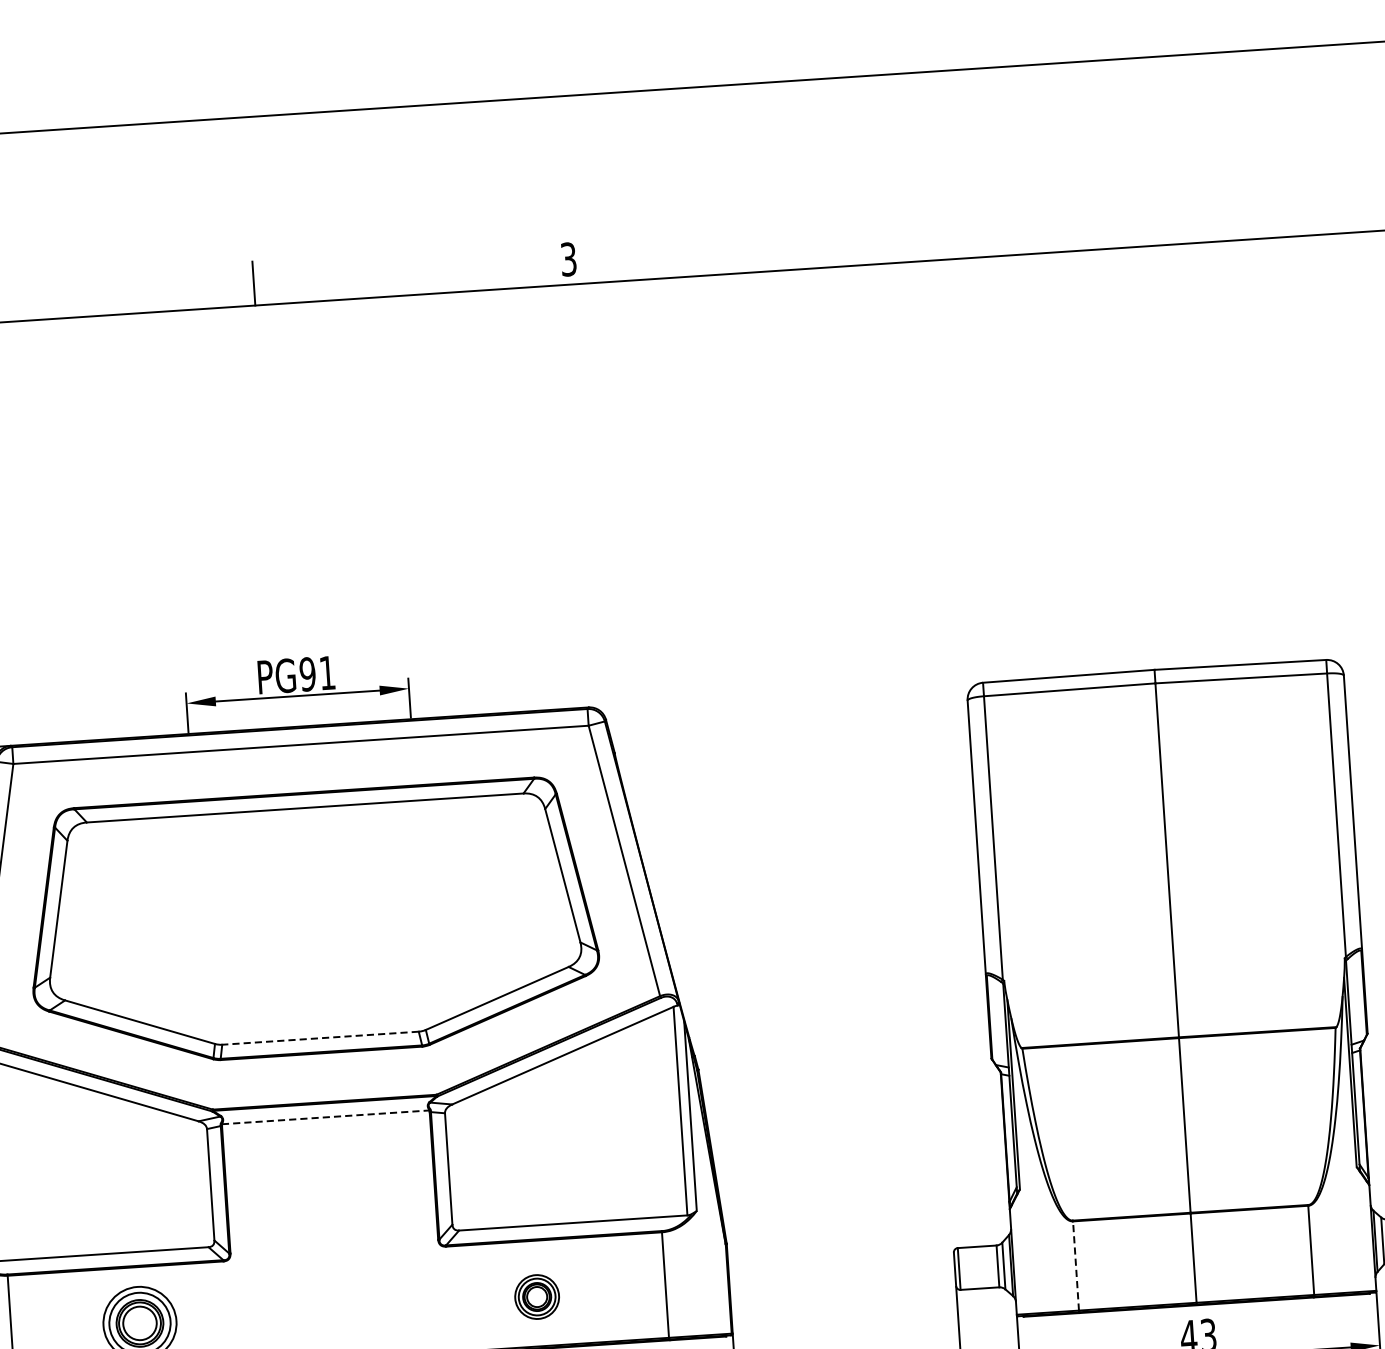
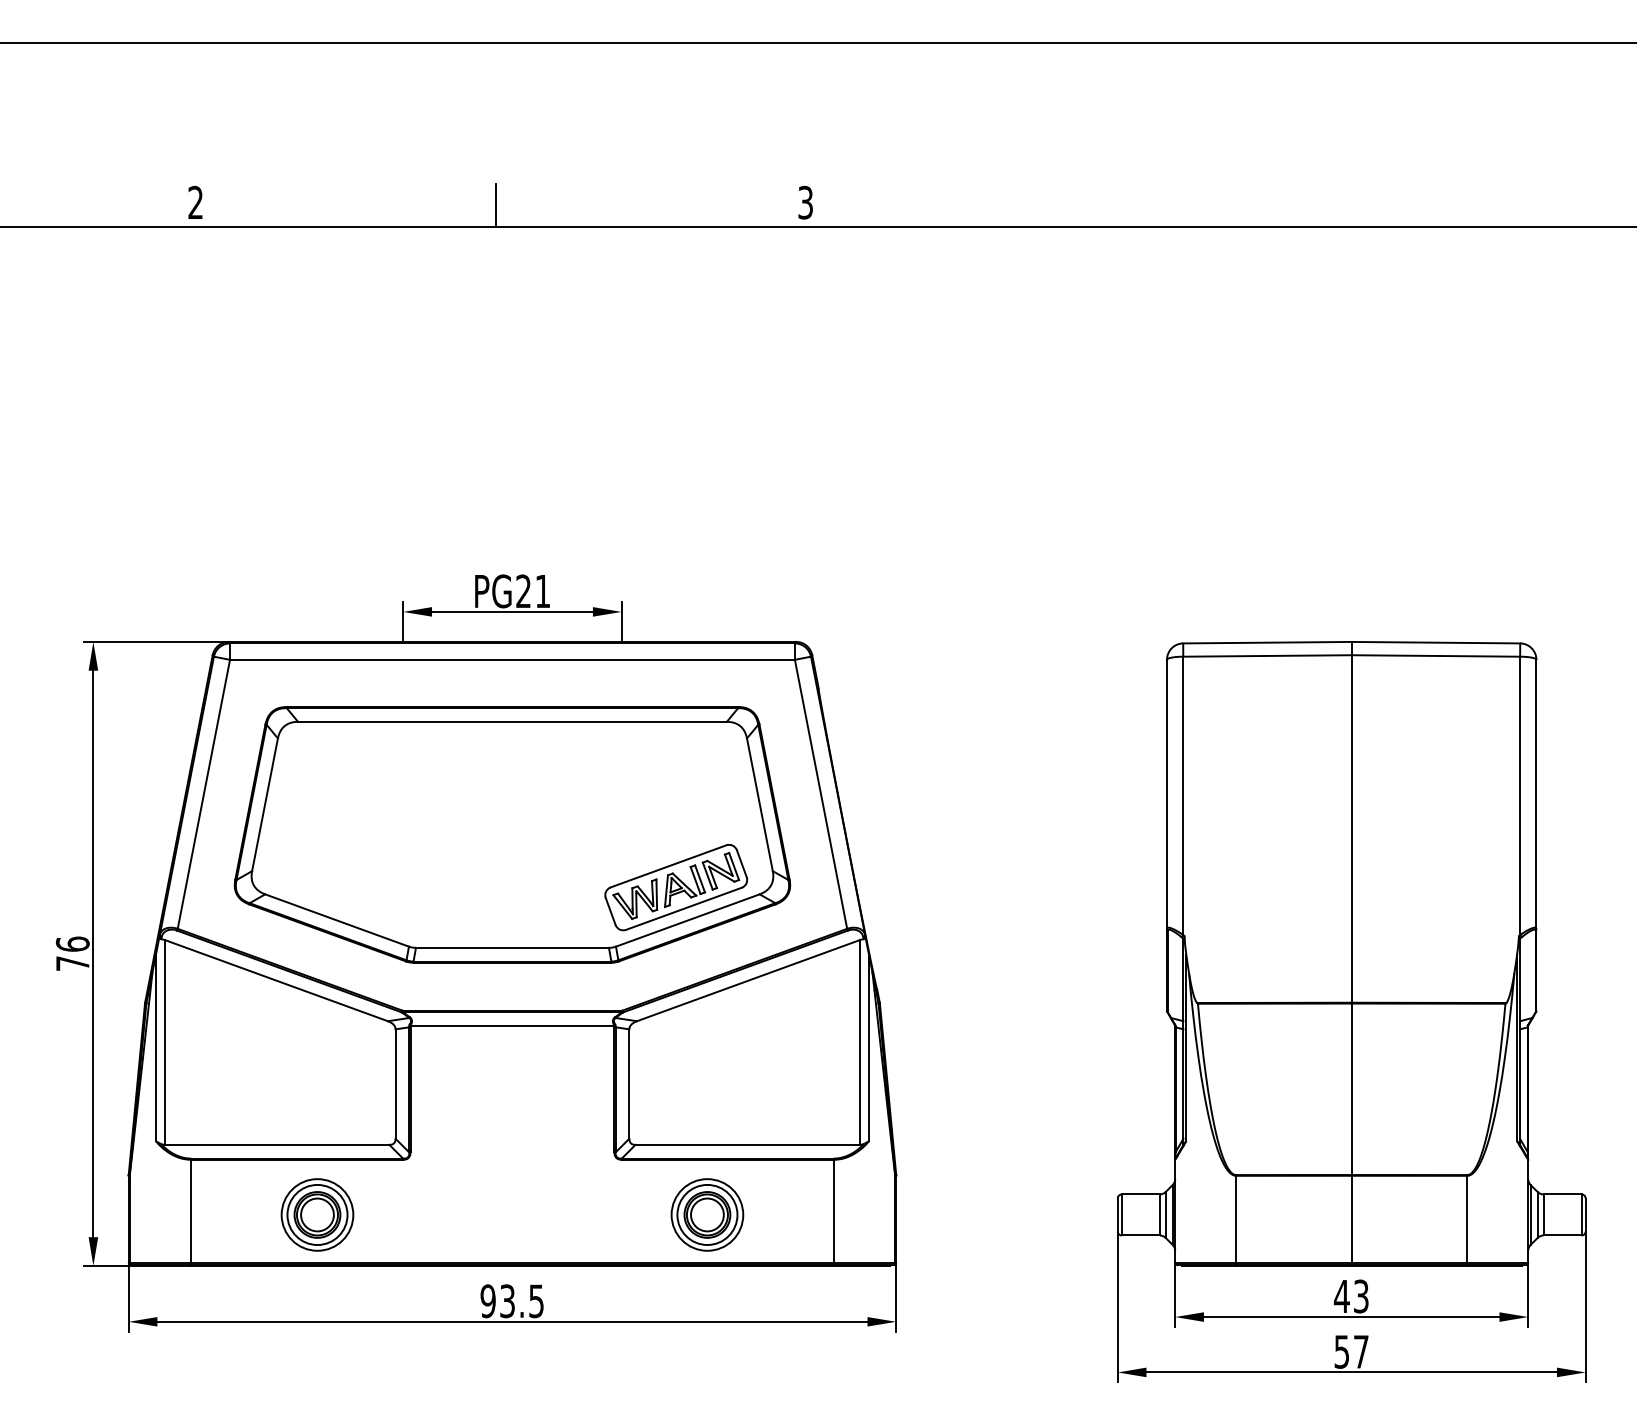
text: (307, 674) -> (523, 591), PG91 -> PG21
part: (483, 965) -> (676, 887), added
line: (319, 1037) -> (511, 947), dashed -> solid
line: (325, 1117) -> (512, 1025), dashed -> solid
line: (1076, 1265) -> (1236, 1219), dashed -> solid
part: (537, 1296) -> (707, 1214), size x1.67

